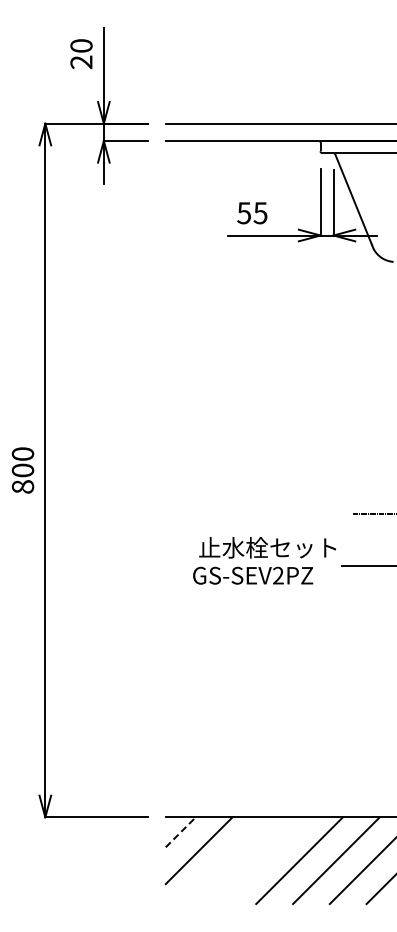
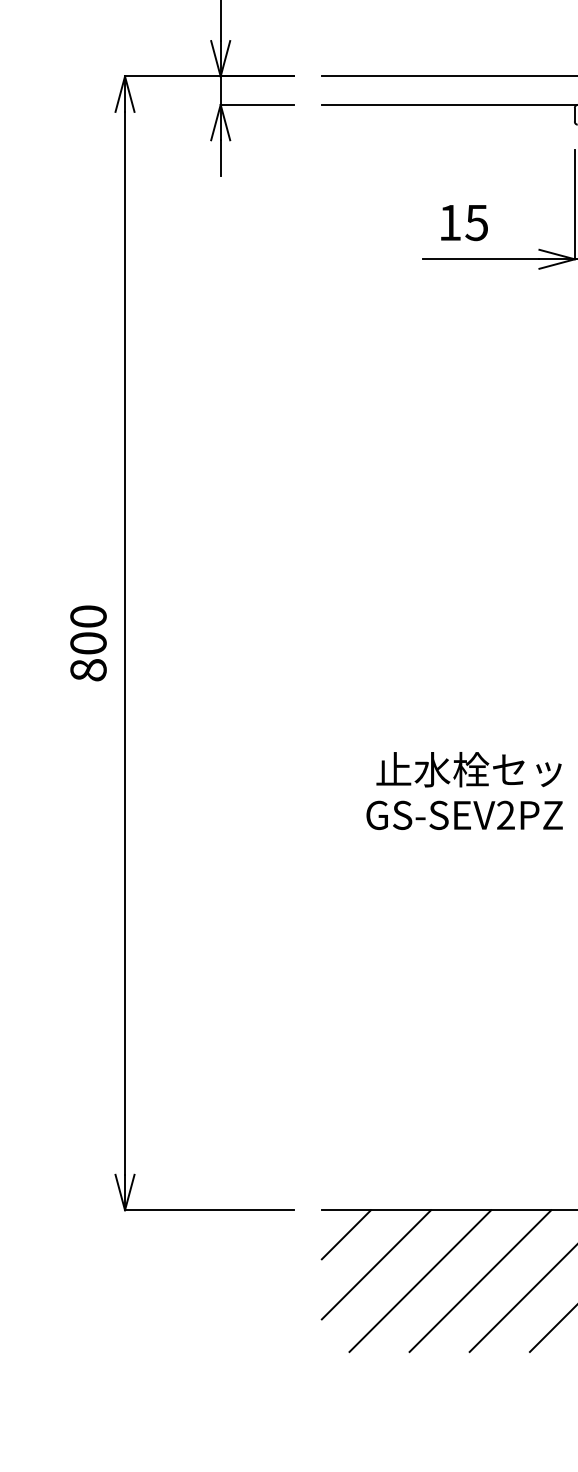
text: (243, 213) -> (448, 223), 55 -> 15
line: (181, 831) -> (347, 1233), dashed -> solid
line: (225, 860) -> (419, 1280), added
line: (262, 860) -> (479, 1280), added

